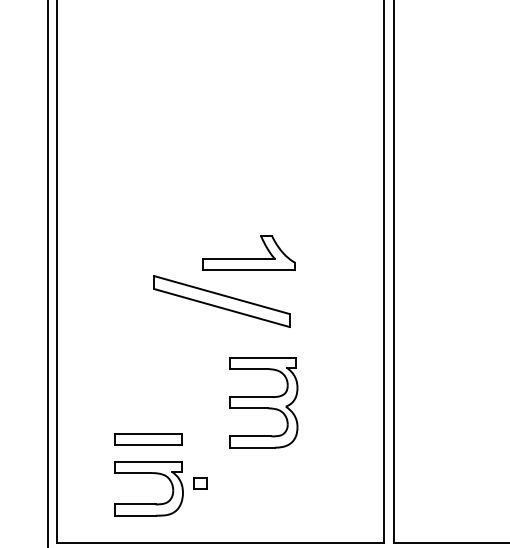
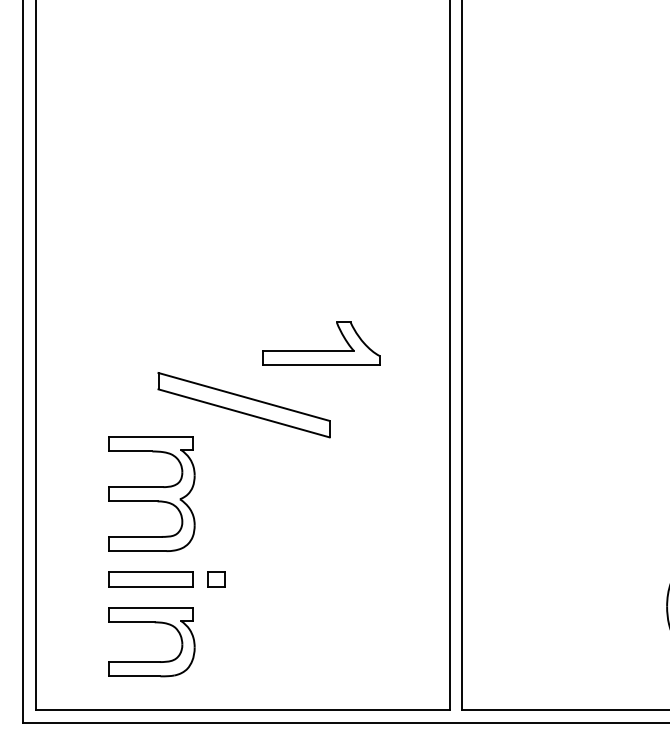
part: (249, 258) -> (321, 350), moved
part: (263, 402) -> (151, 493), moved
part: (200, 483) -> (216, 579), moved

